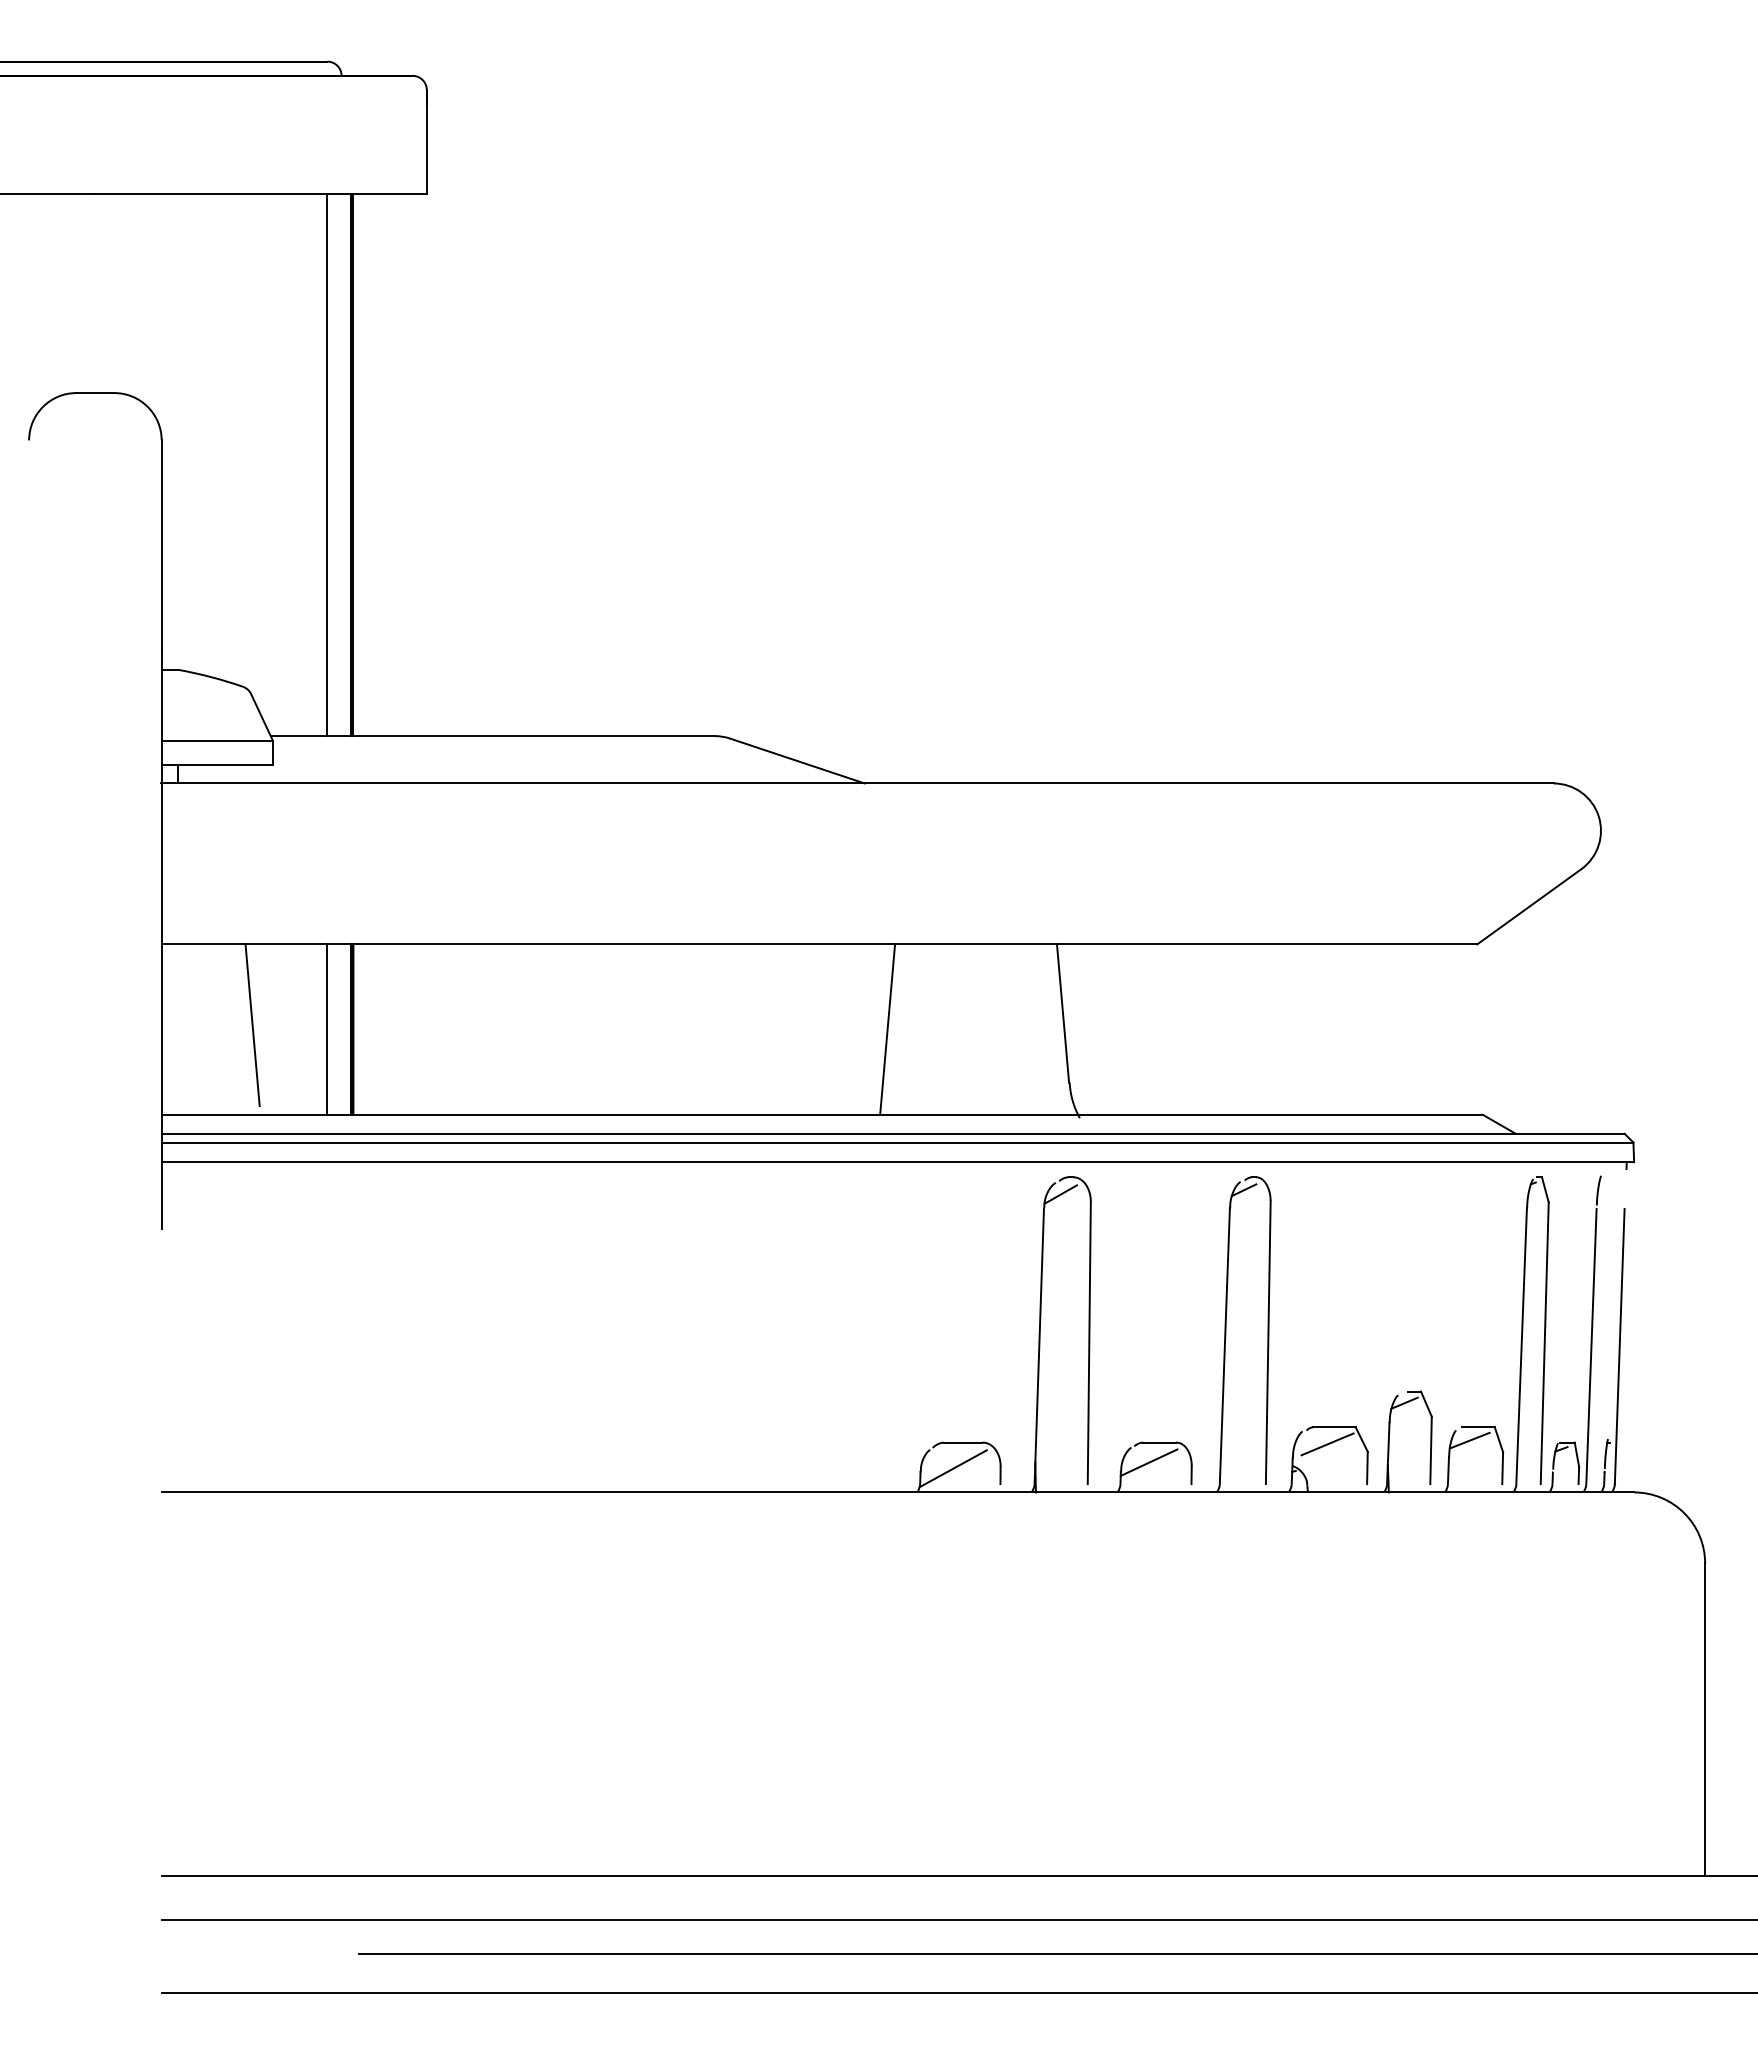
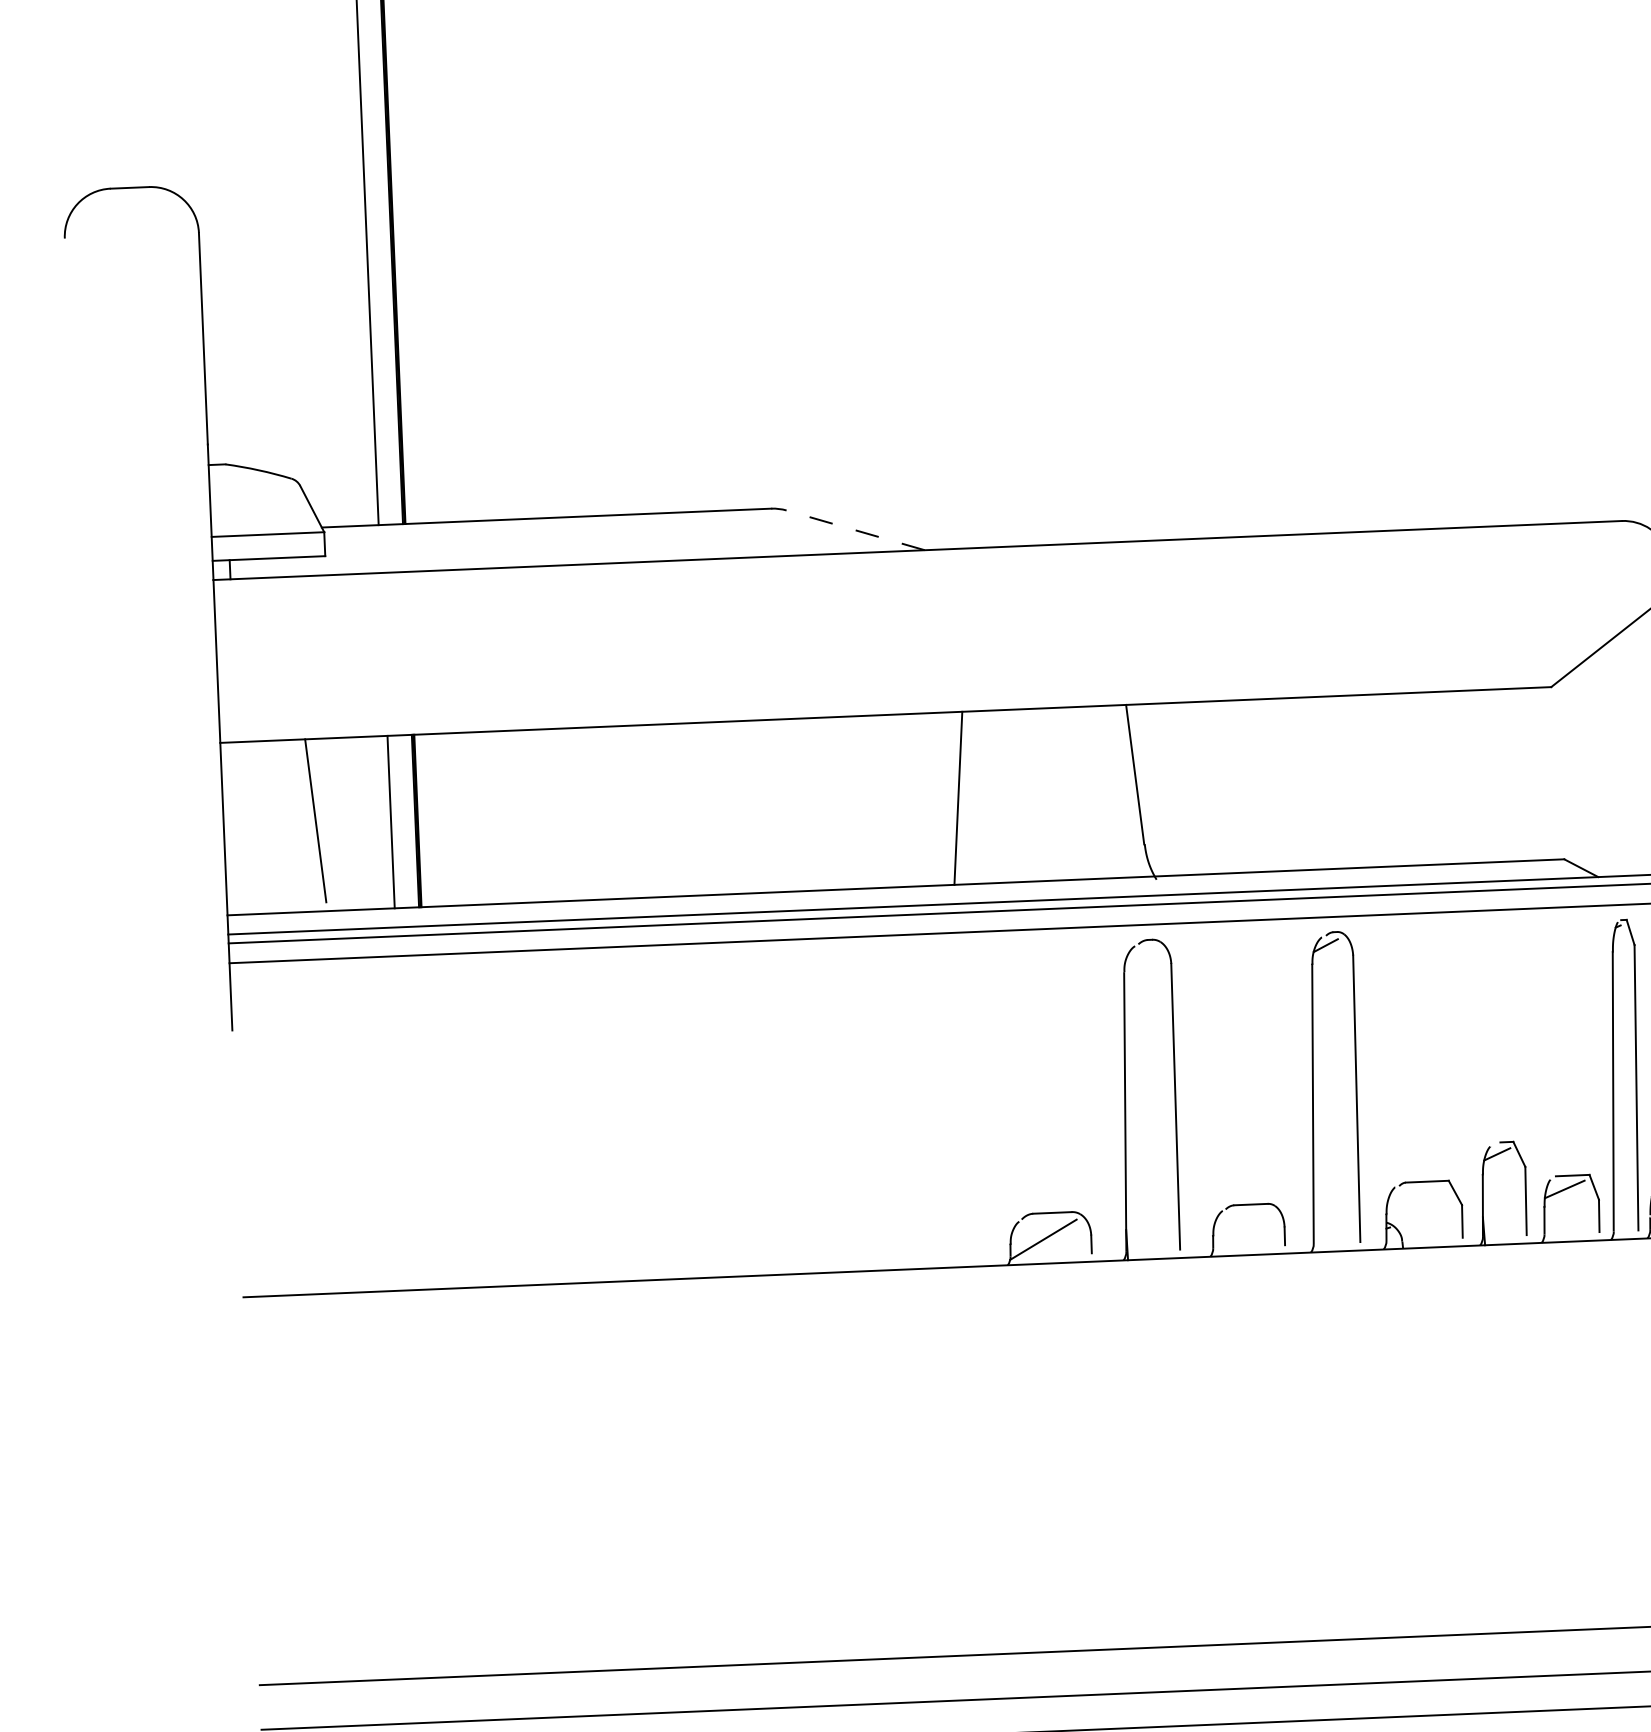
line: (796, 760) -> (854, 529), solid -> dashed
line: (1060, 1194) -> (1140, 957), removed
line: (1327, 1444) -> (1421, 1199), removed
line: (1148, 1462) -> (1240, 1225), removed

